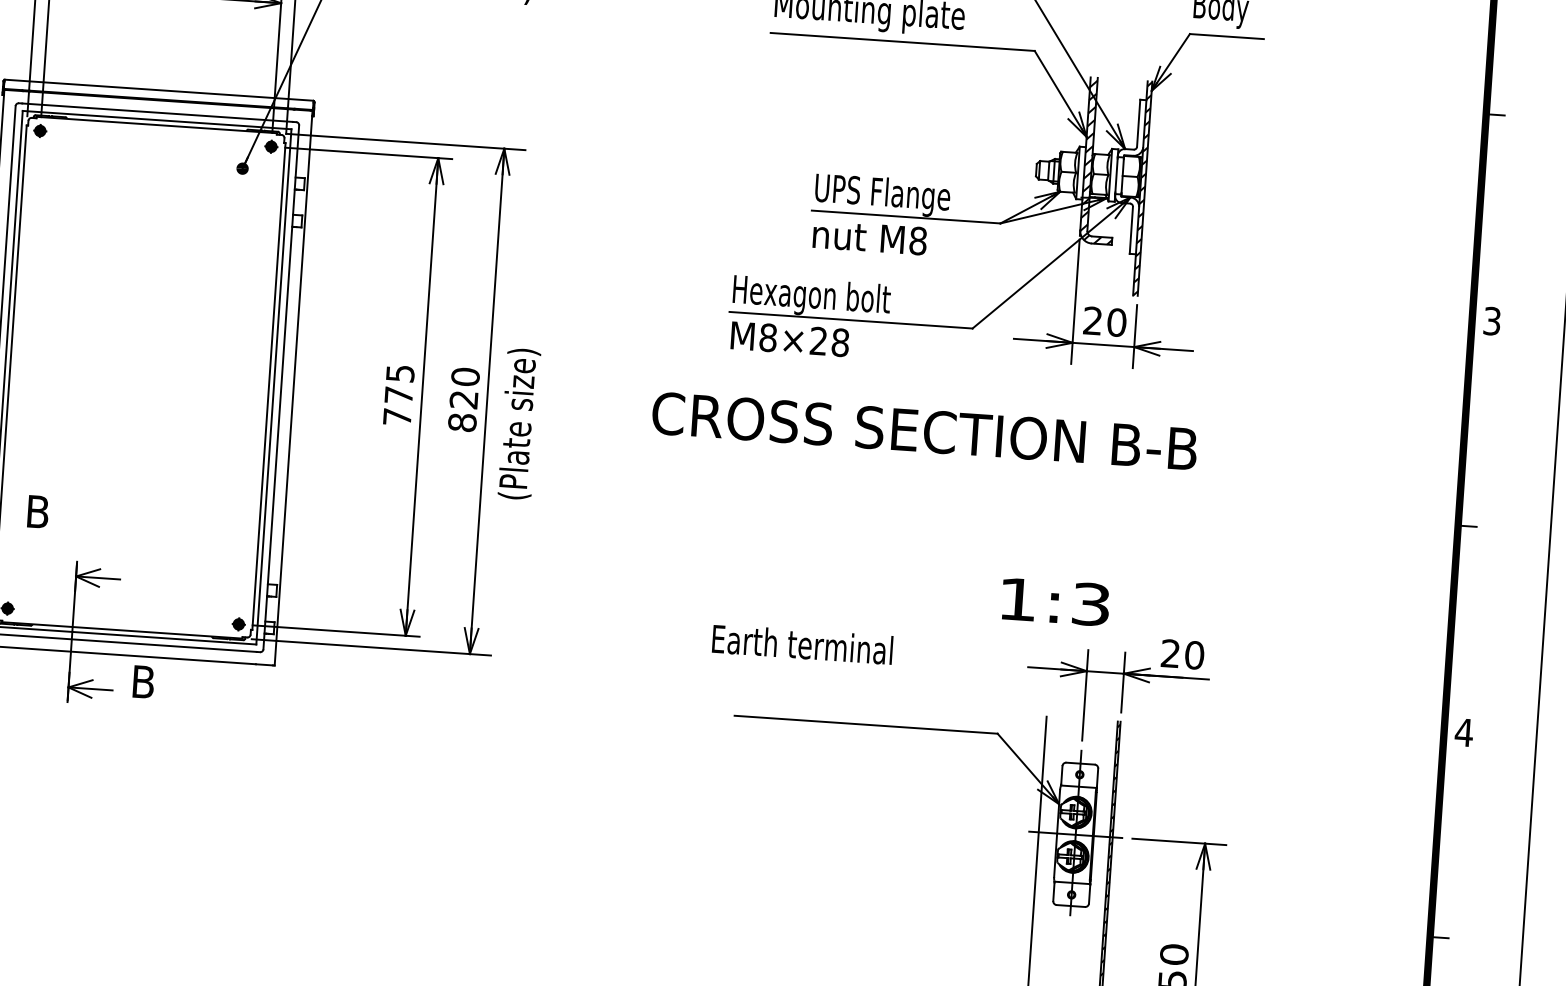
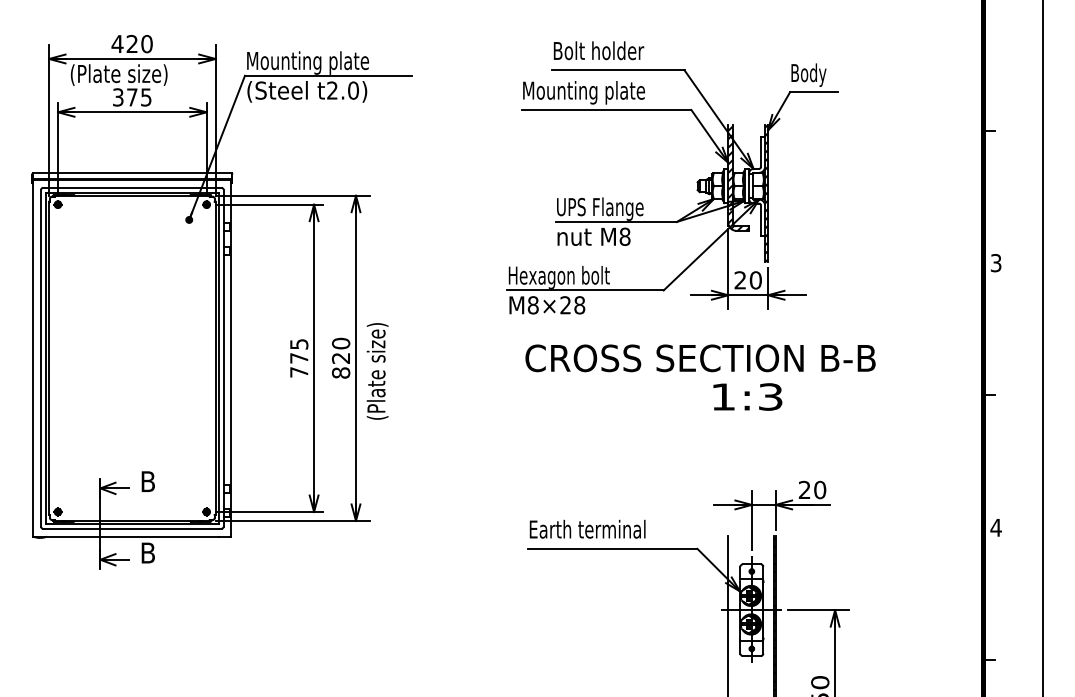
text: (924, 431) -> (700, 358), moved
text: (36, 511) -> (147, 481), moved
text: (1055, 601) -> (747, 396), moved
text: (802, 643) -> (587, 528), moved

